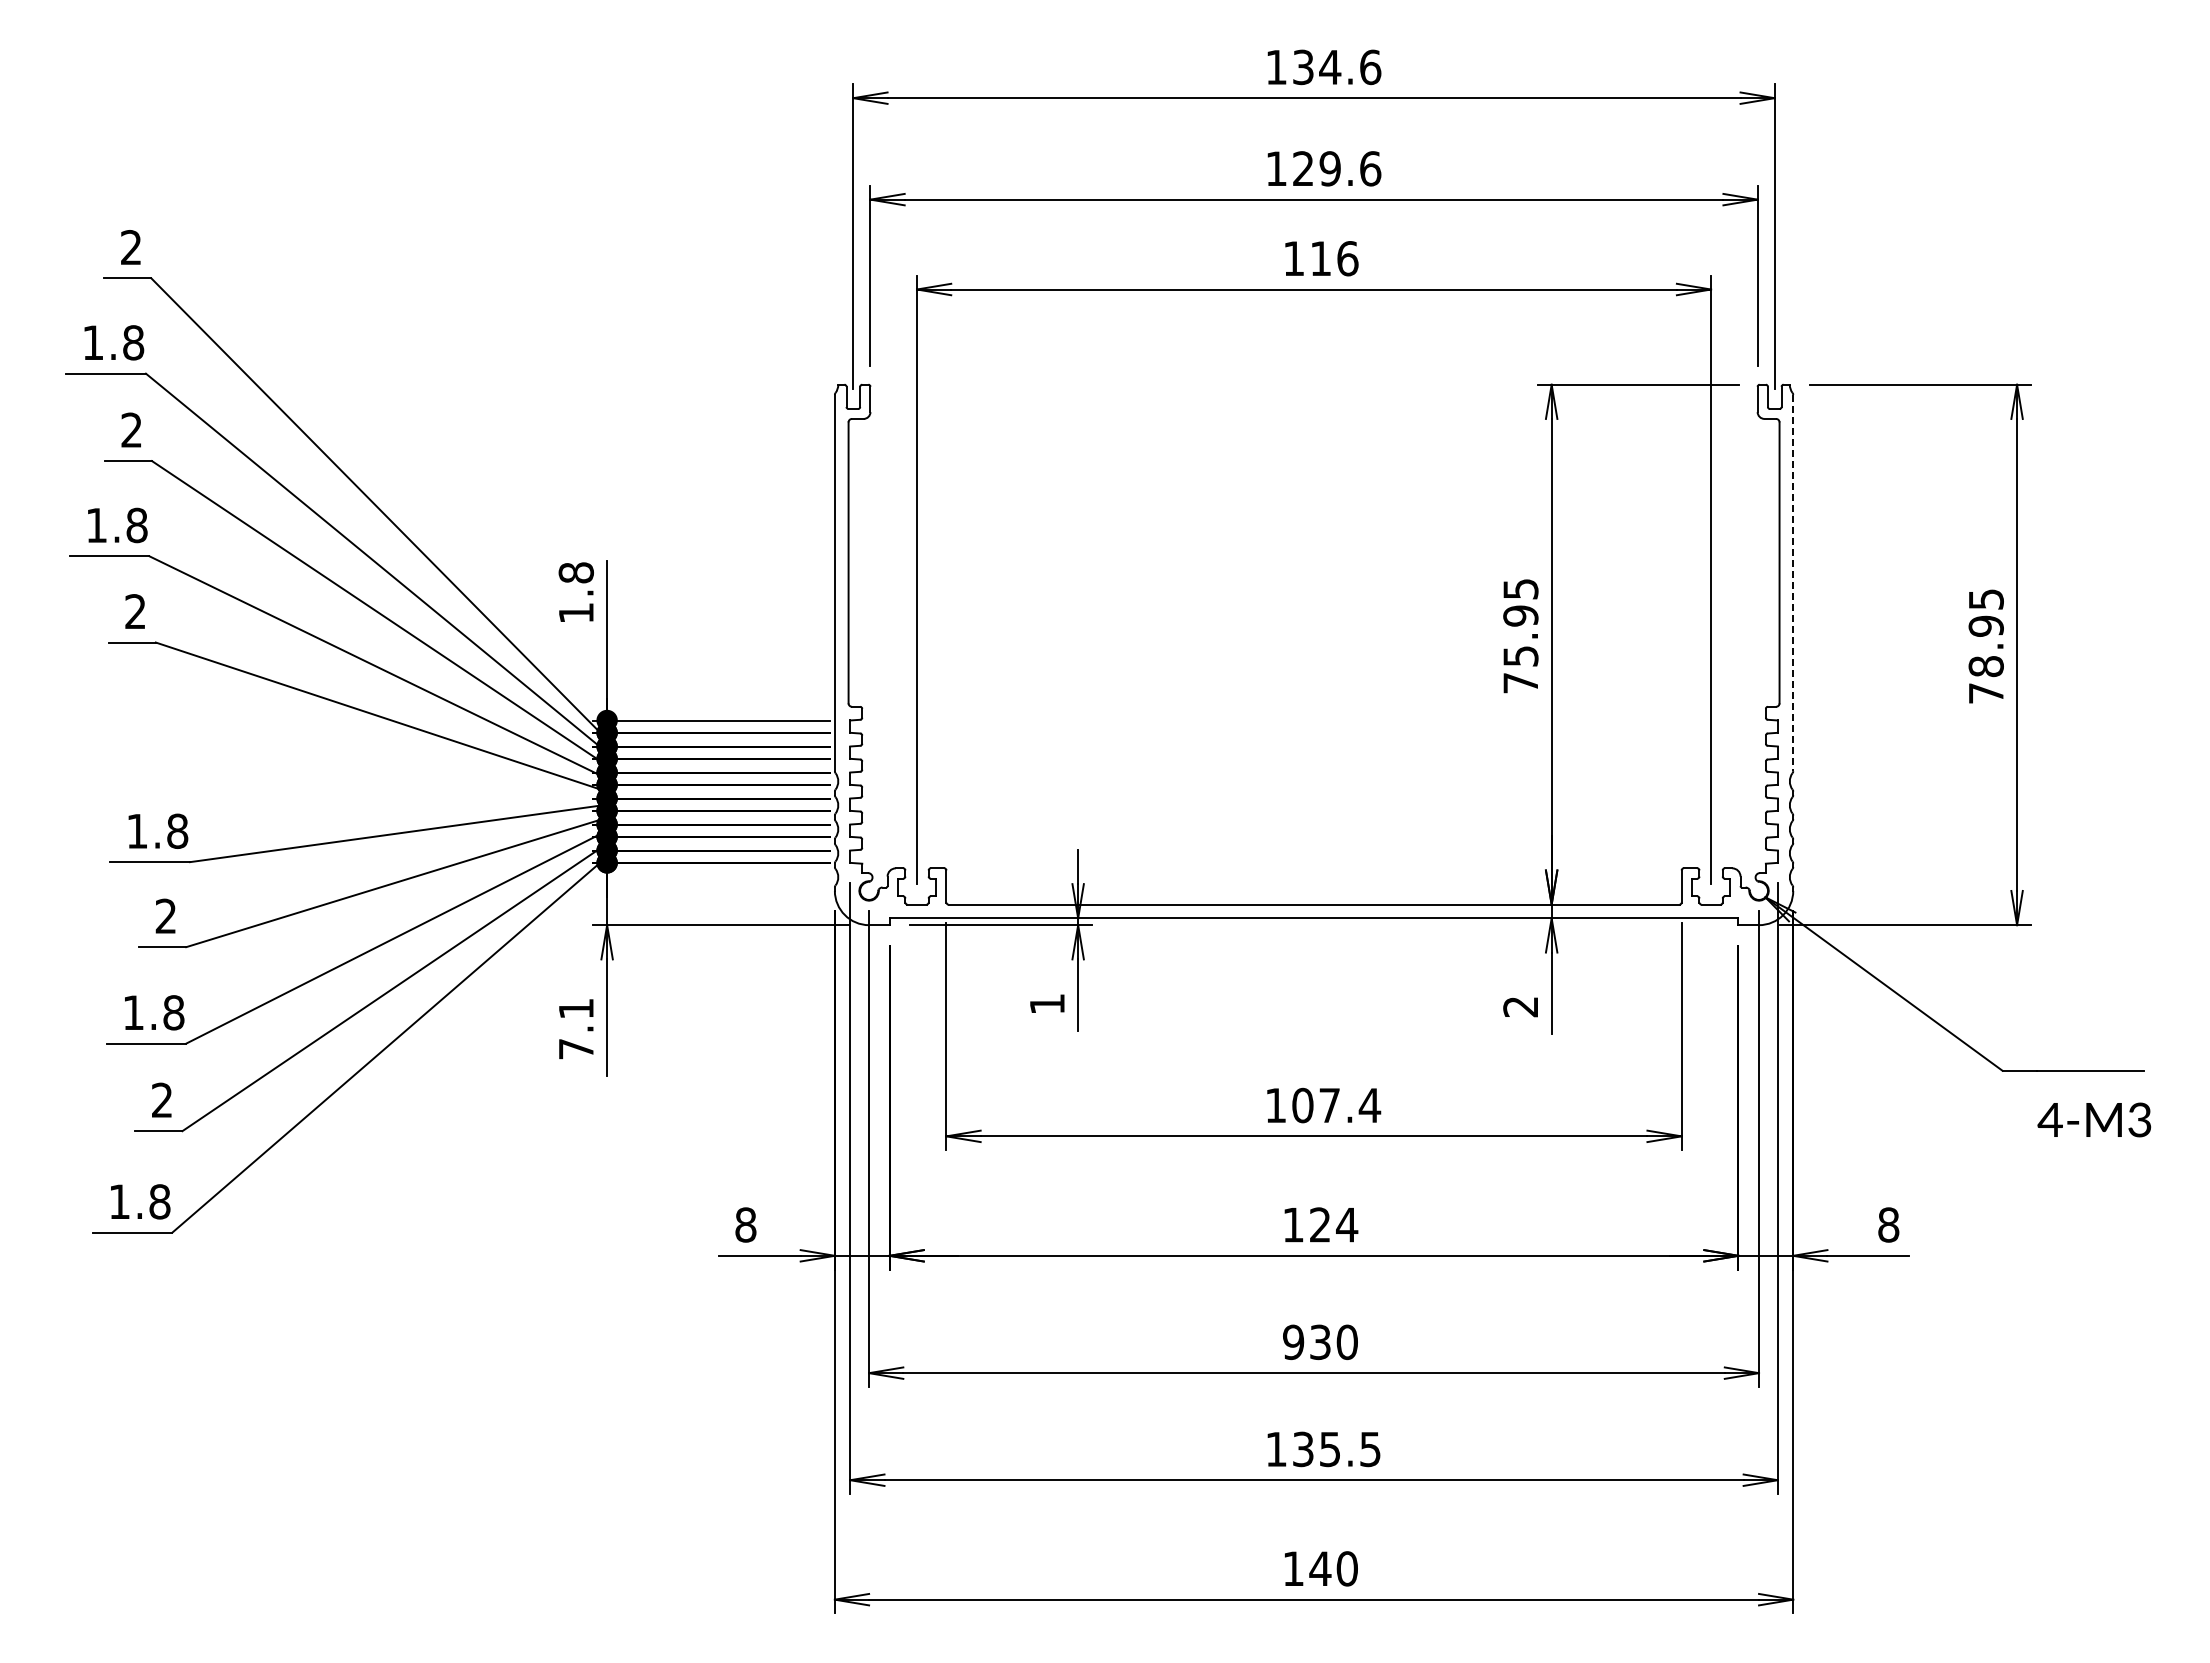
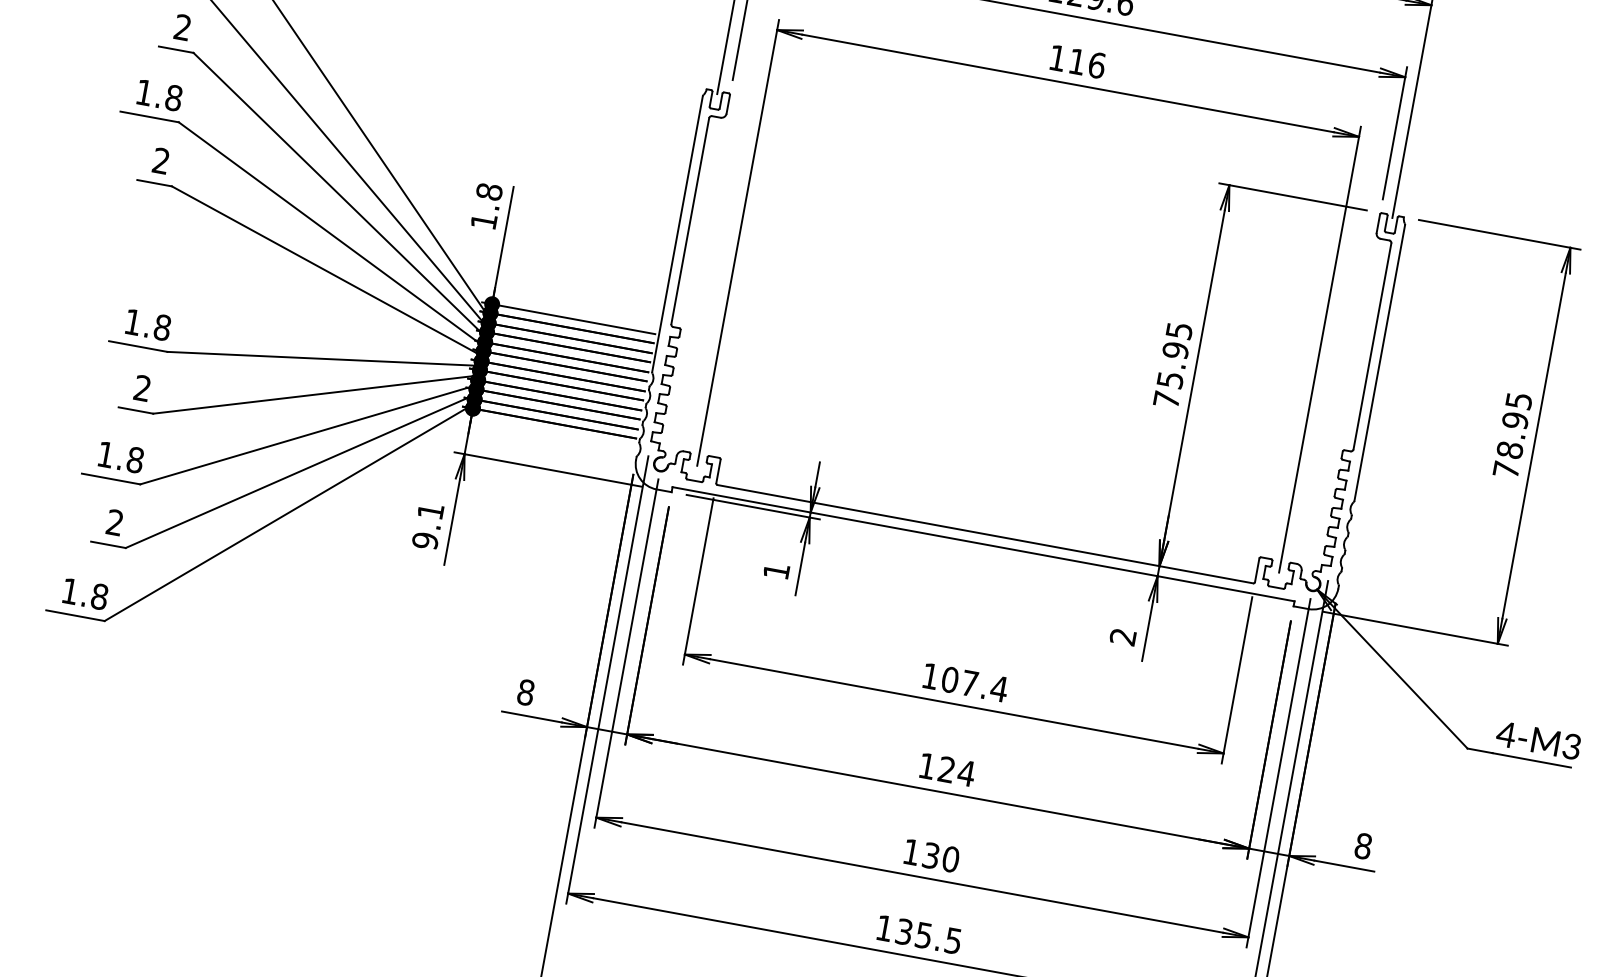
line: (1793, 583) -> (1379, 363), dashed -> solid
text: (576, 1048) -> (425, 540), 7.1 -> 9.1
text: (2094, 1119) -> (1538, 740), moved
text: (1293, 1342) -> (911, 852), 930 -> 130

